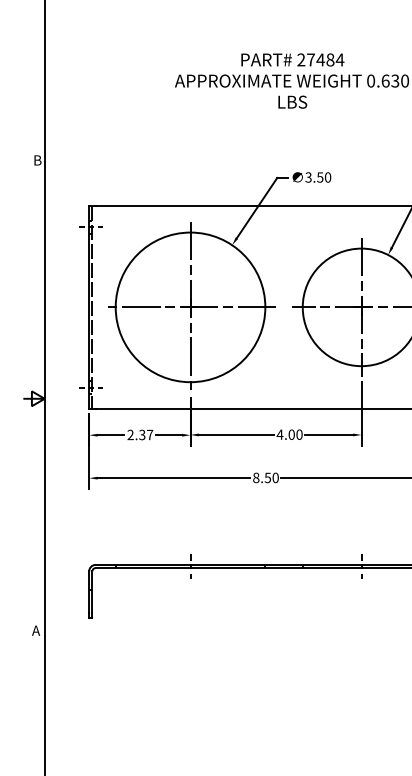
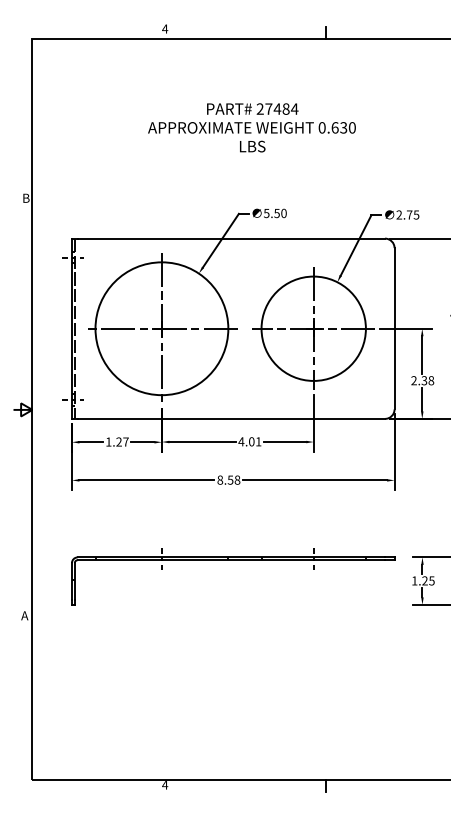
text: (308, 176) -> (266, 212), 3.50 -> 5.50
text: (135, 434) -> (113, 441), 2.37 -> 1.27
text: (299, 434) -> (258, 441), 4.00 -> 4.01
text: (275, 478) -> (237, 480), 8.50 -> 8.58

